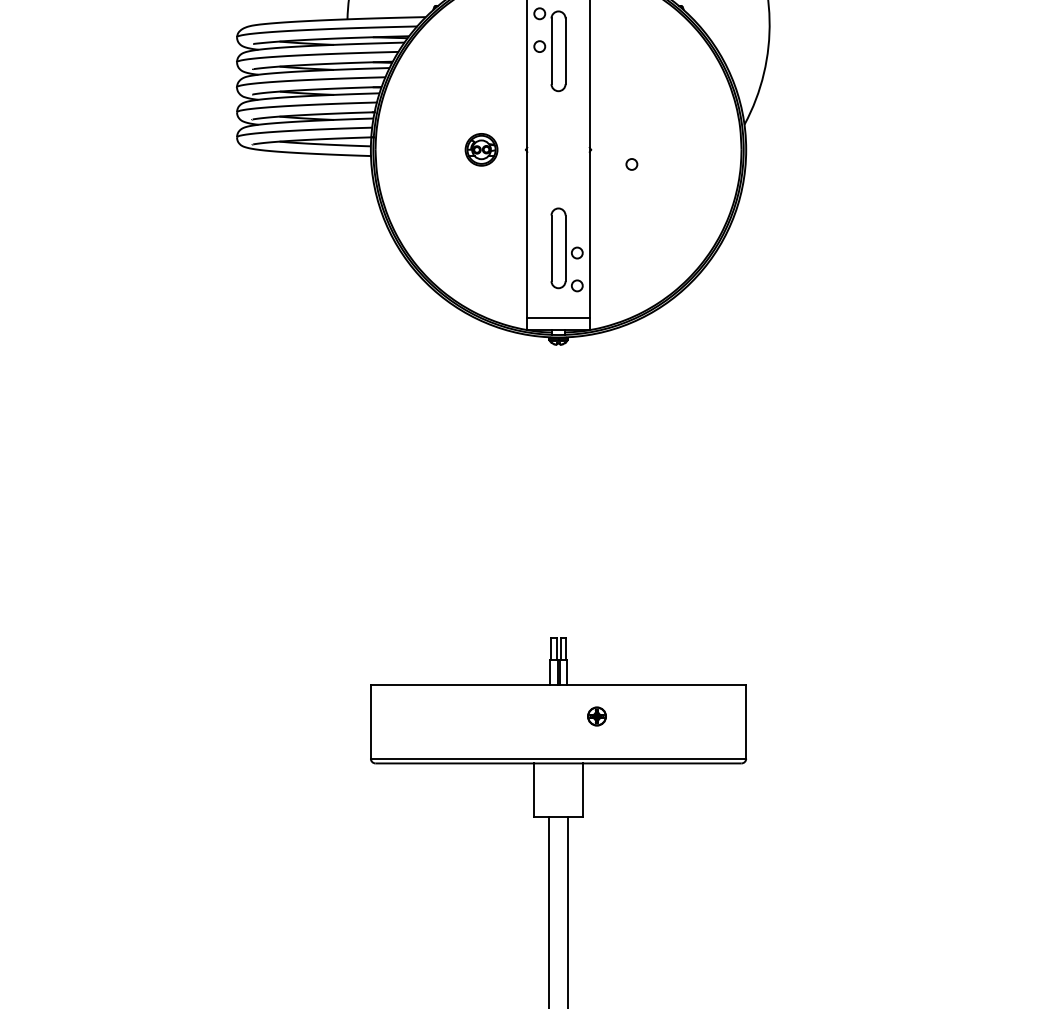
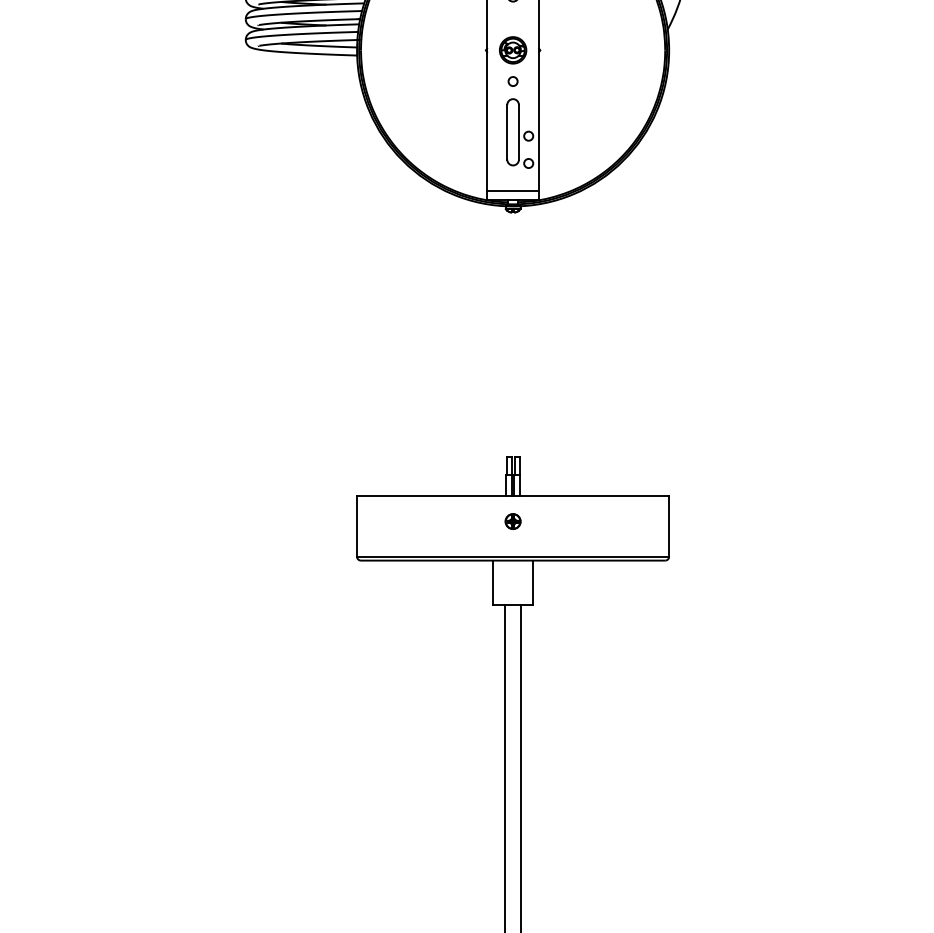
part: (482, 149) -> (513, 50), moved
circle: (631, 164) -> (512, 81), moved
part: (596, 716) -> (512, 521), moved

